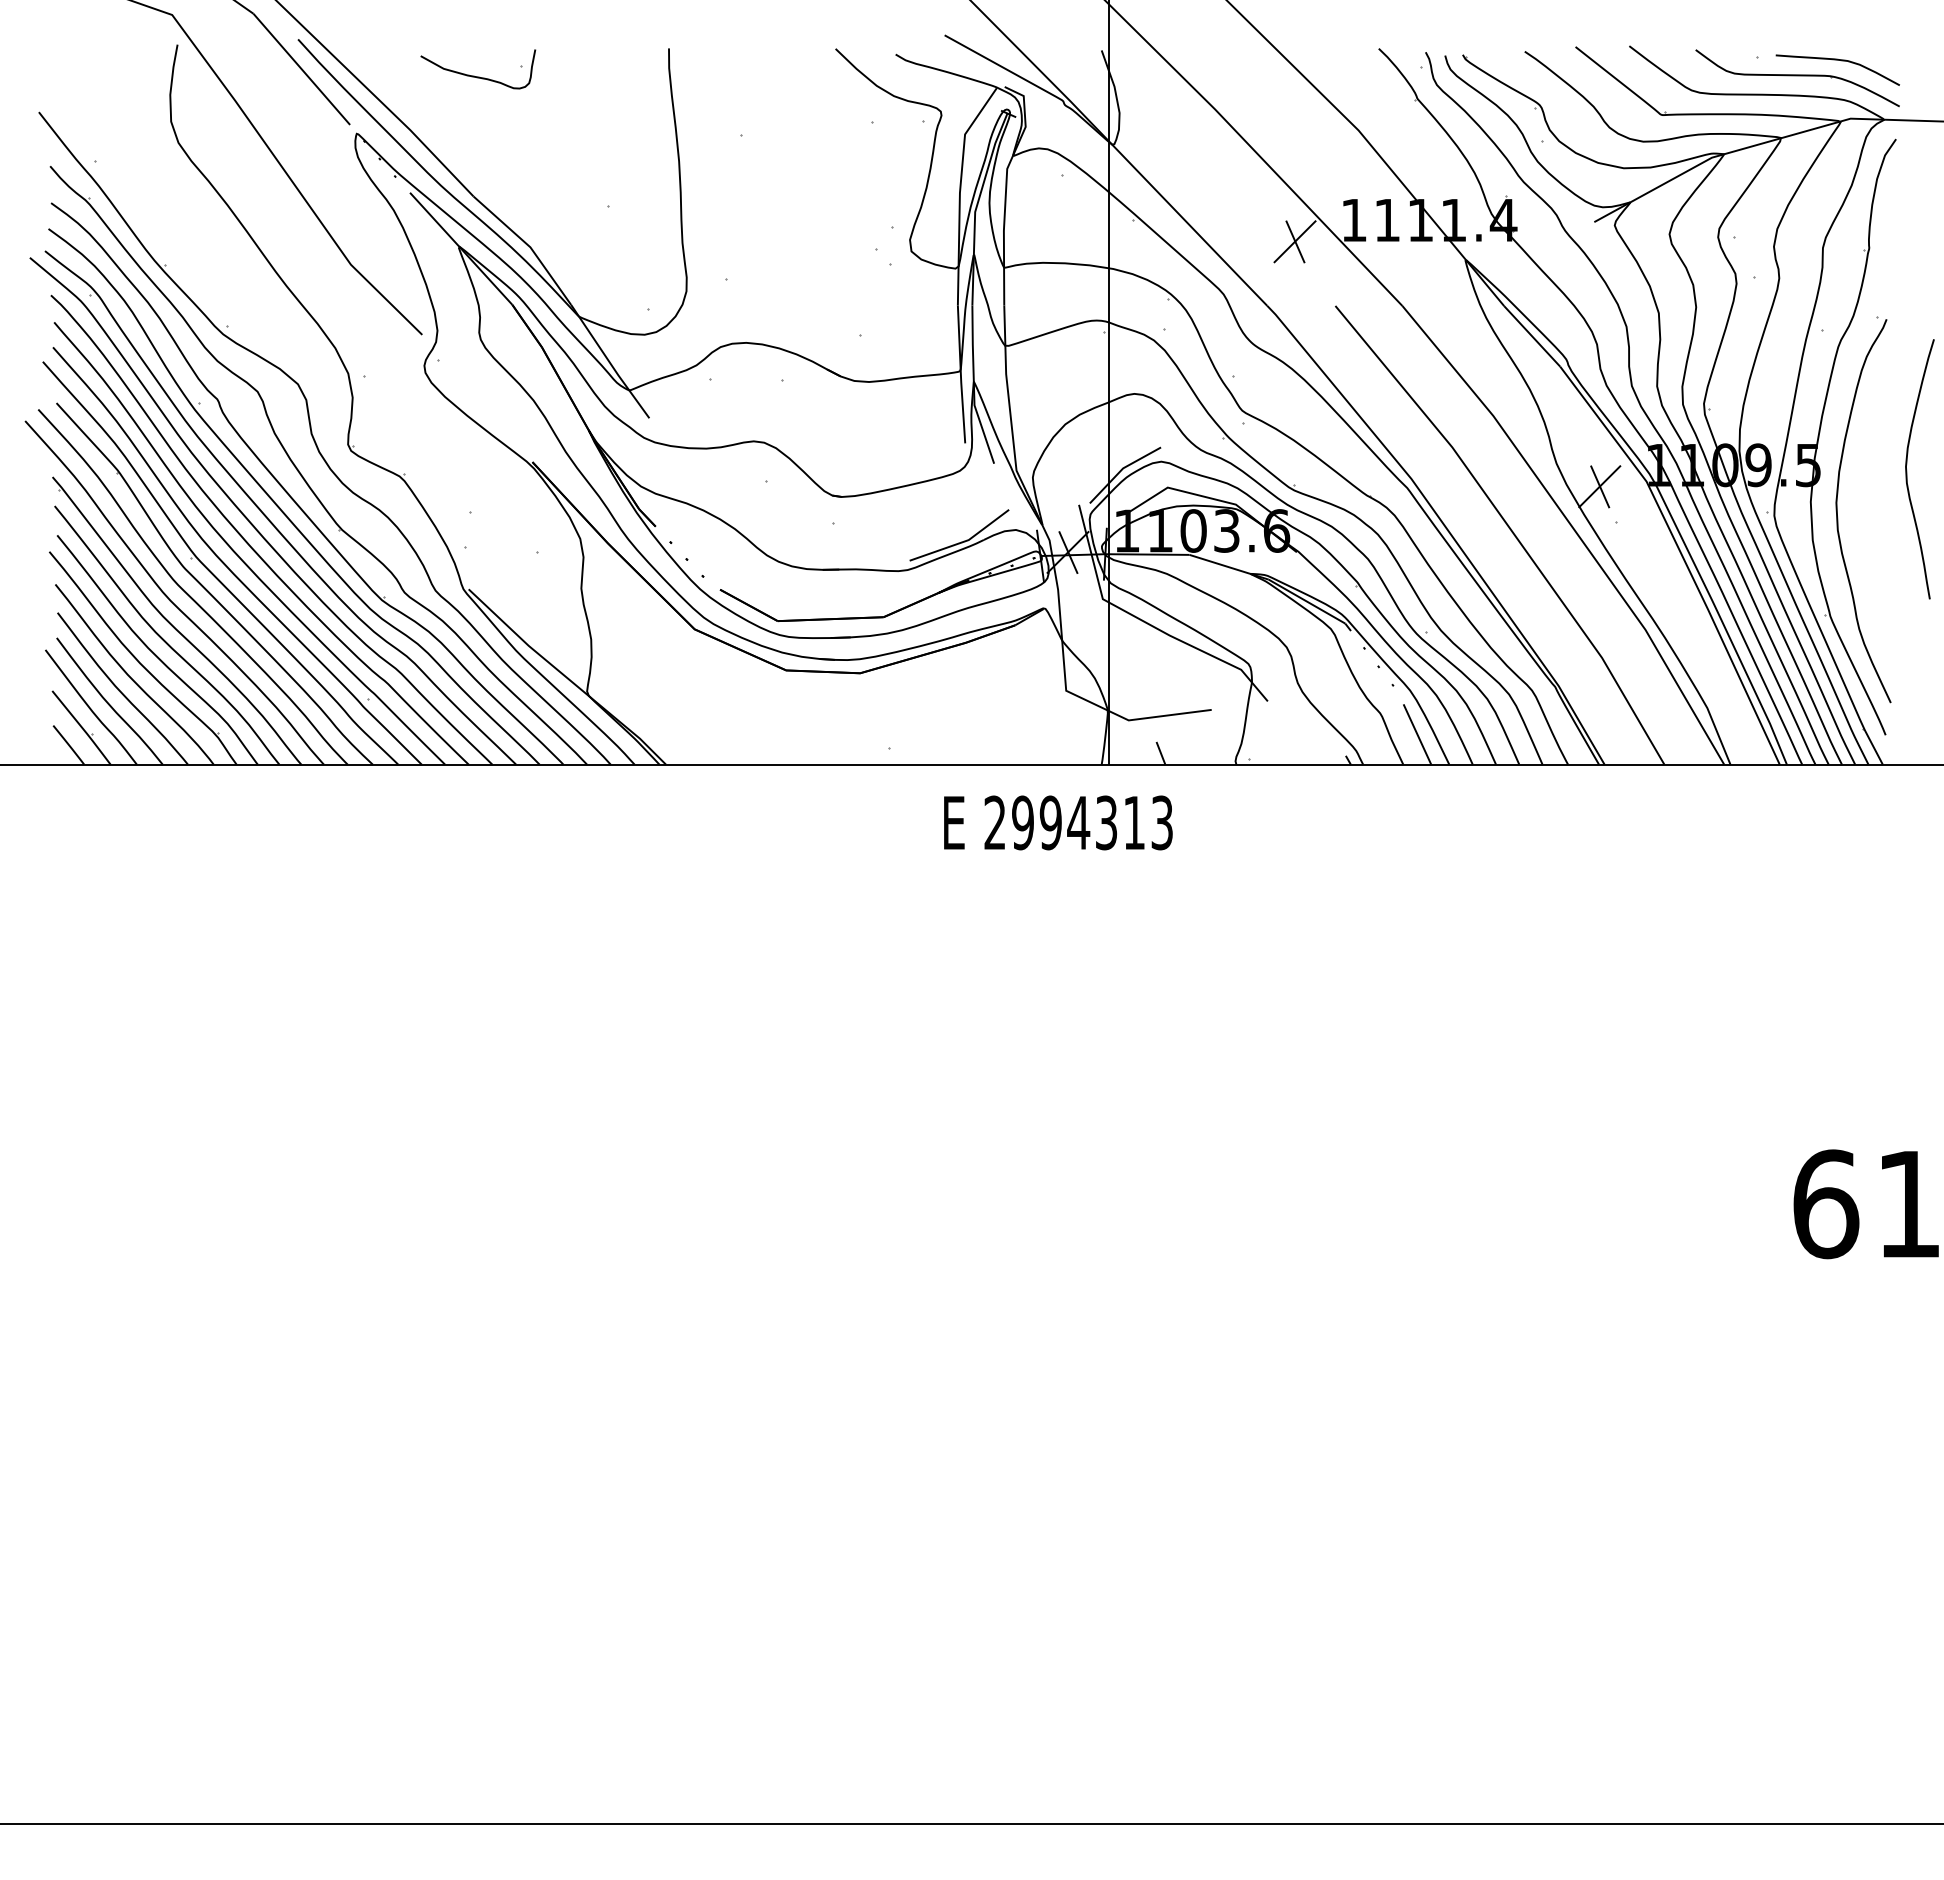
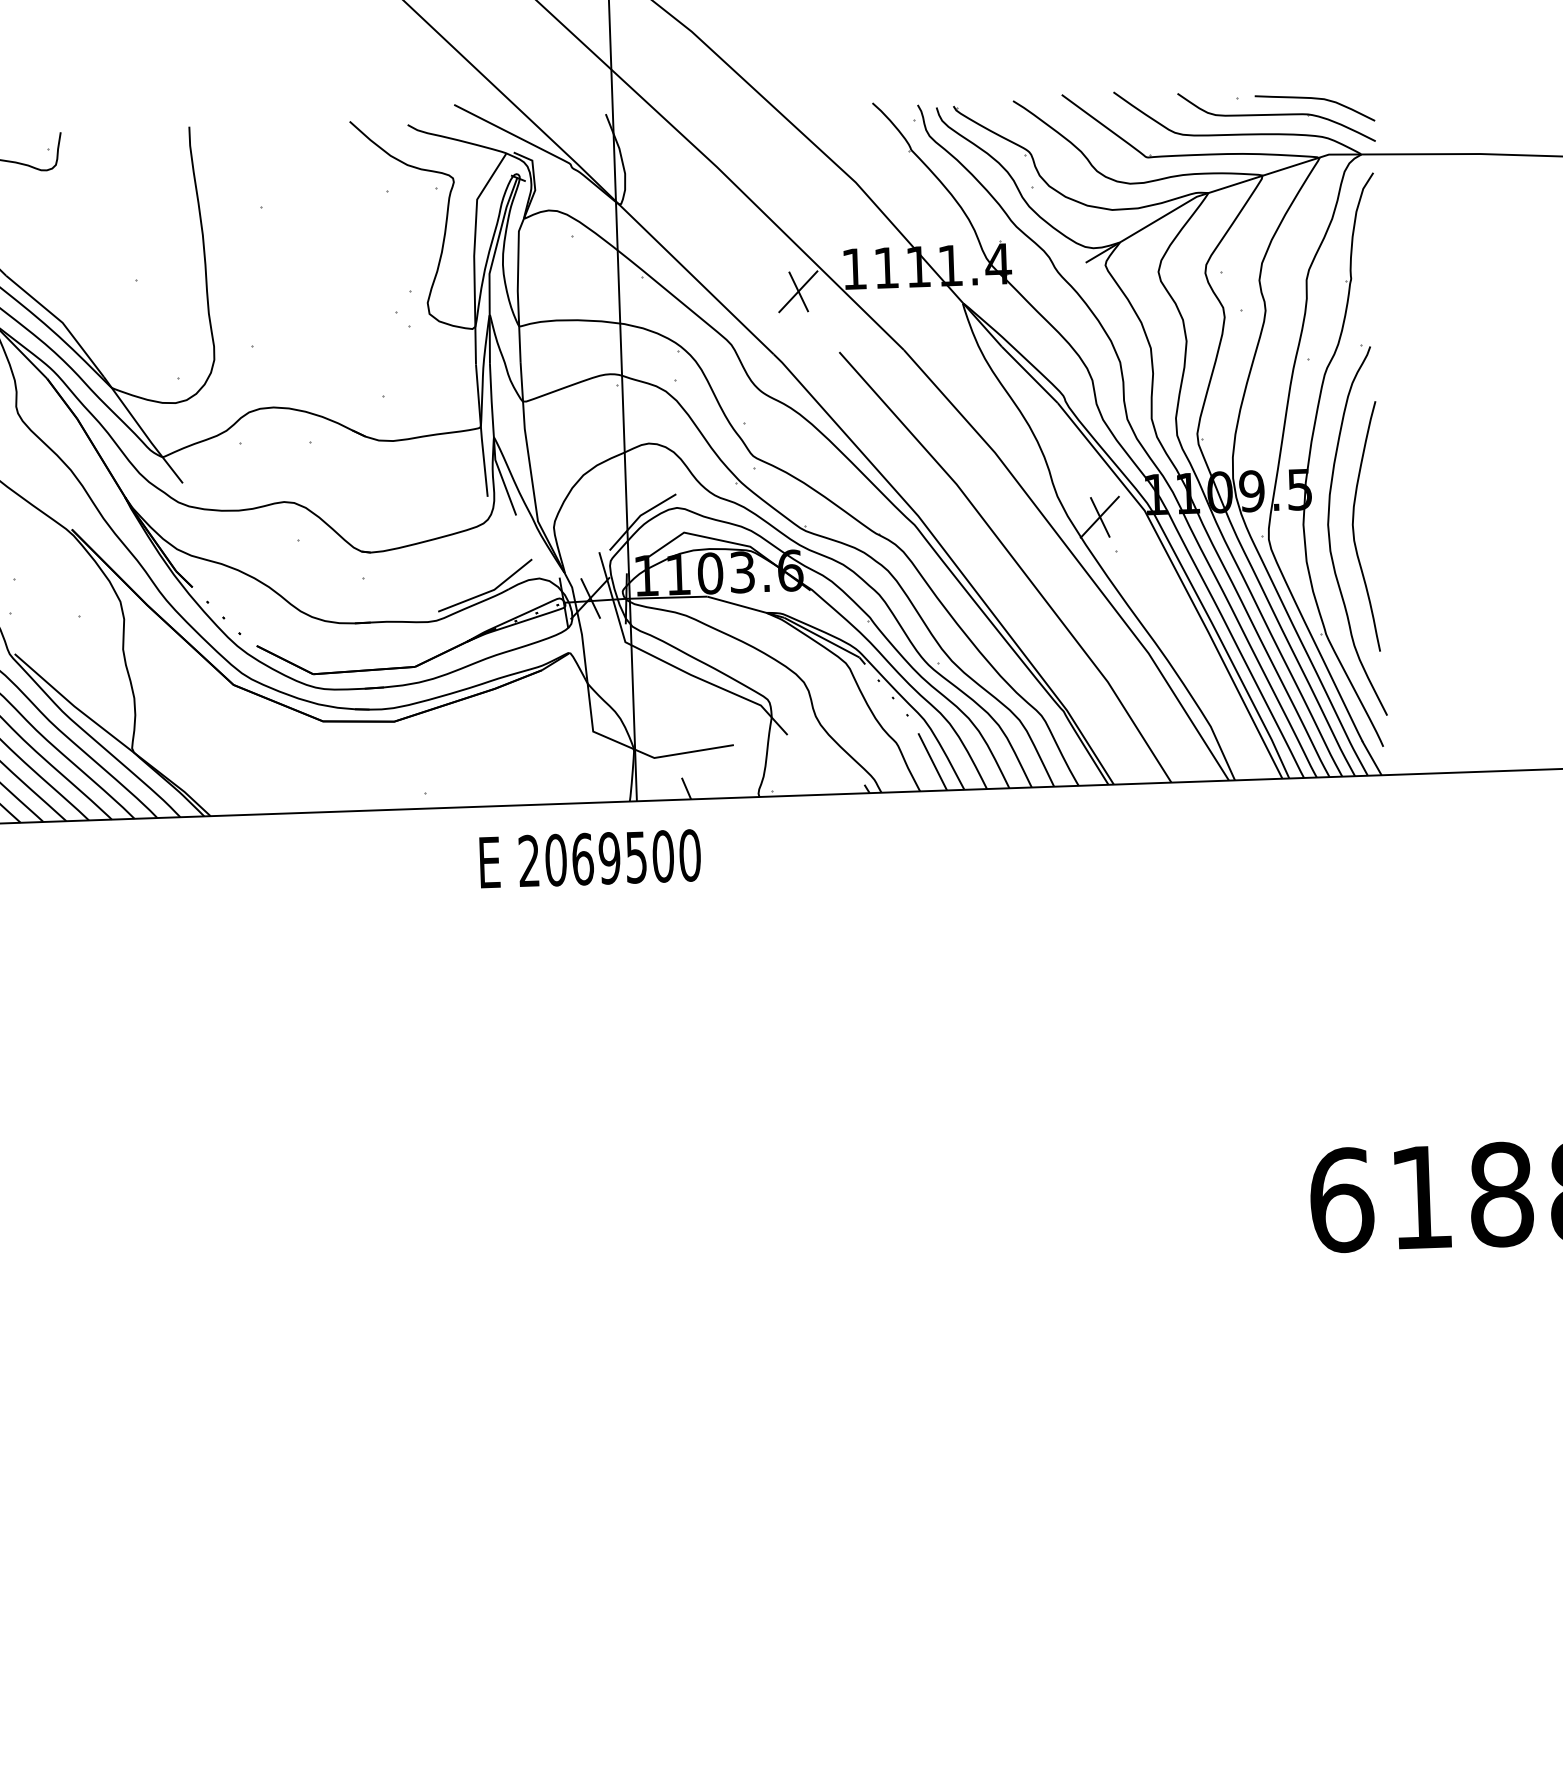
curve: (1907, 470) -> (1354, 528), moved
text: (1092, 822) -> (622, 857), 2994313 -> 2069500

